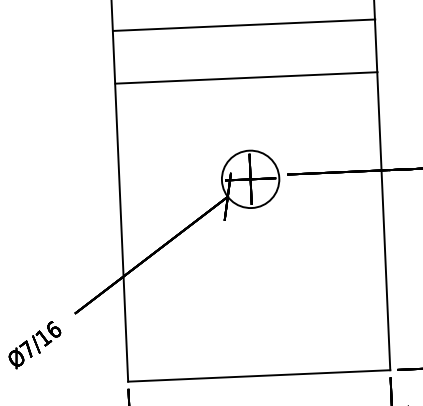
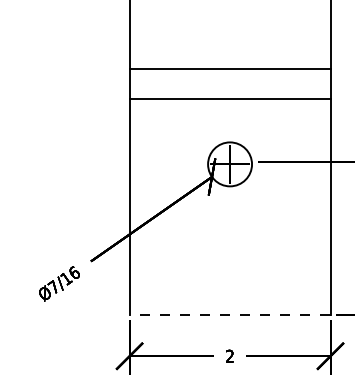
line: (243, 25) -> (229, 69), moved
line: (245, 77) -> (229, 98), moved
line: (258, 376) -> (229, 315), solid -> dashed

